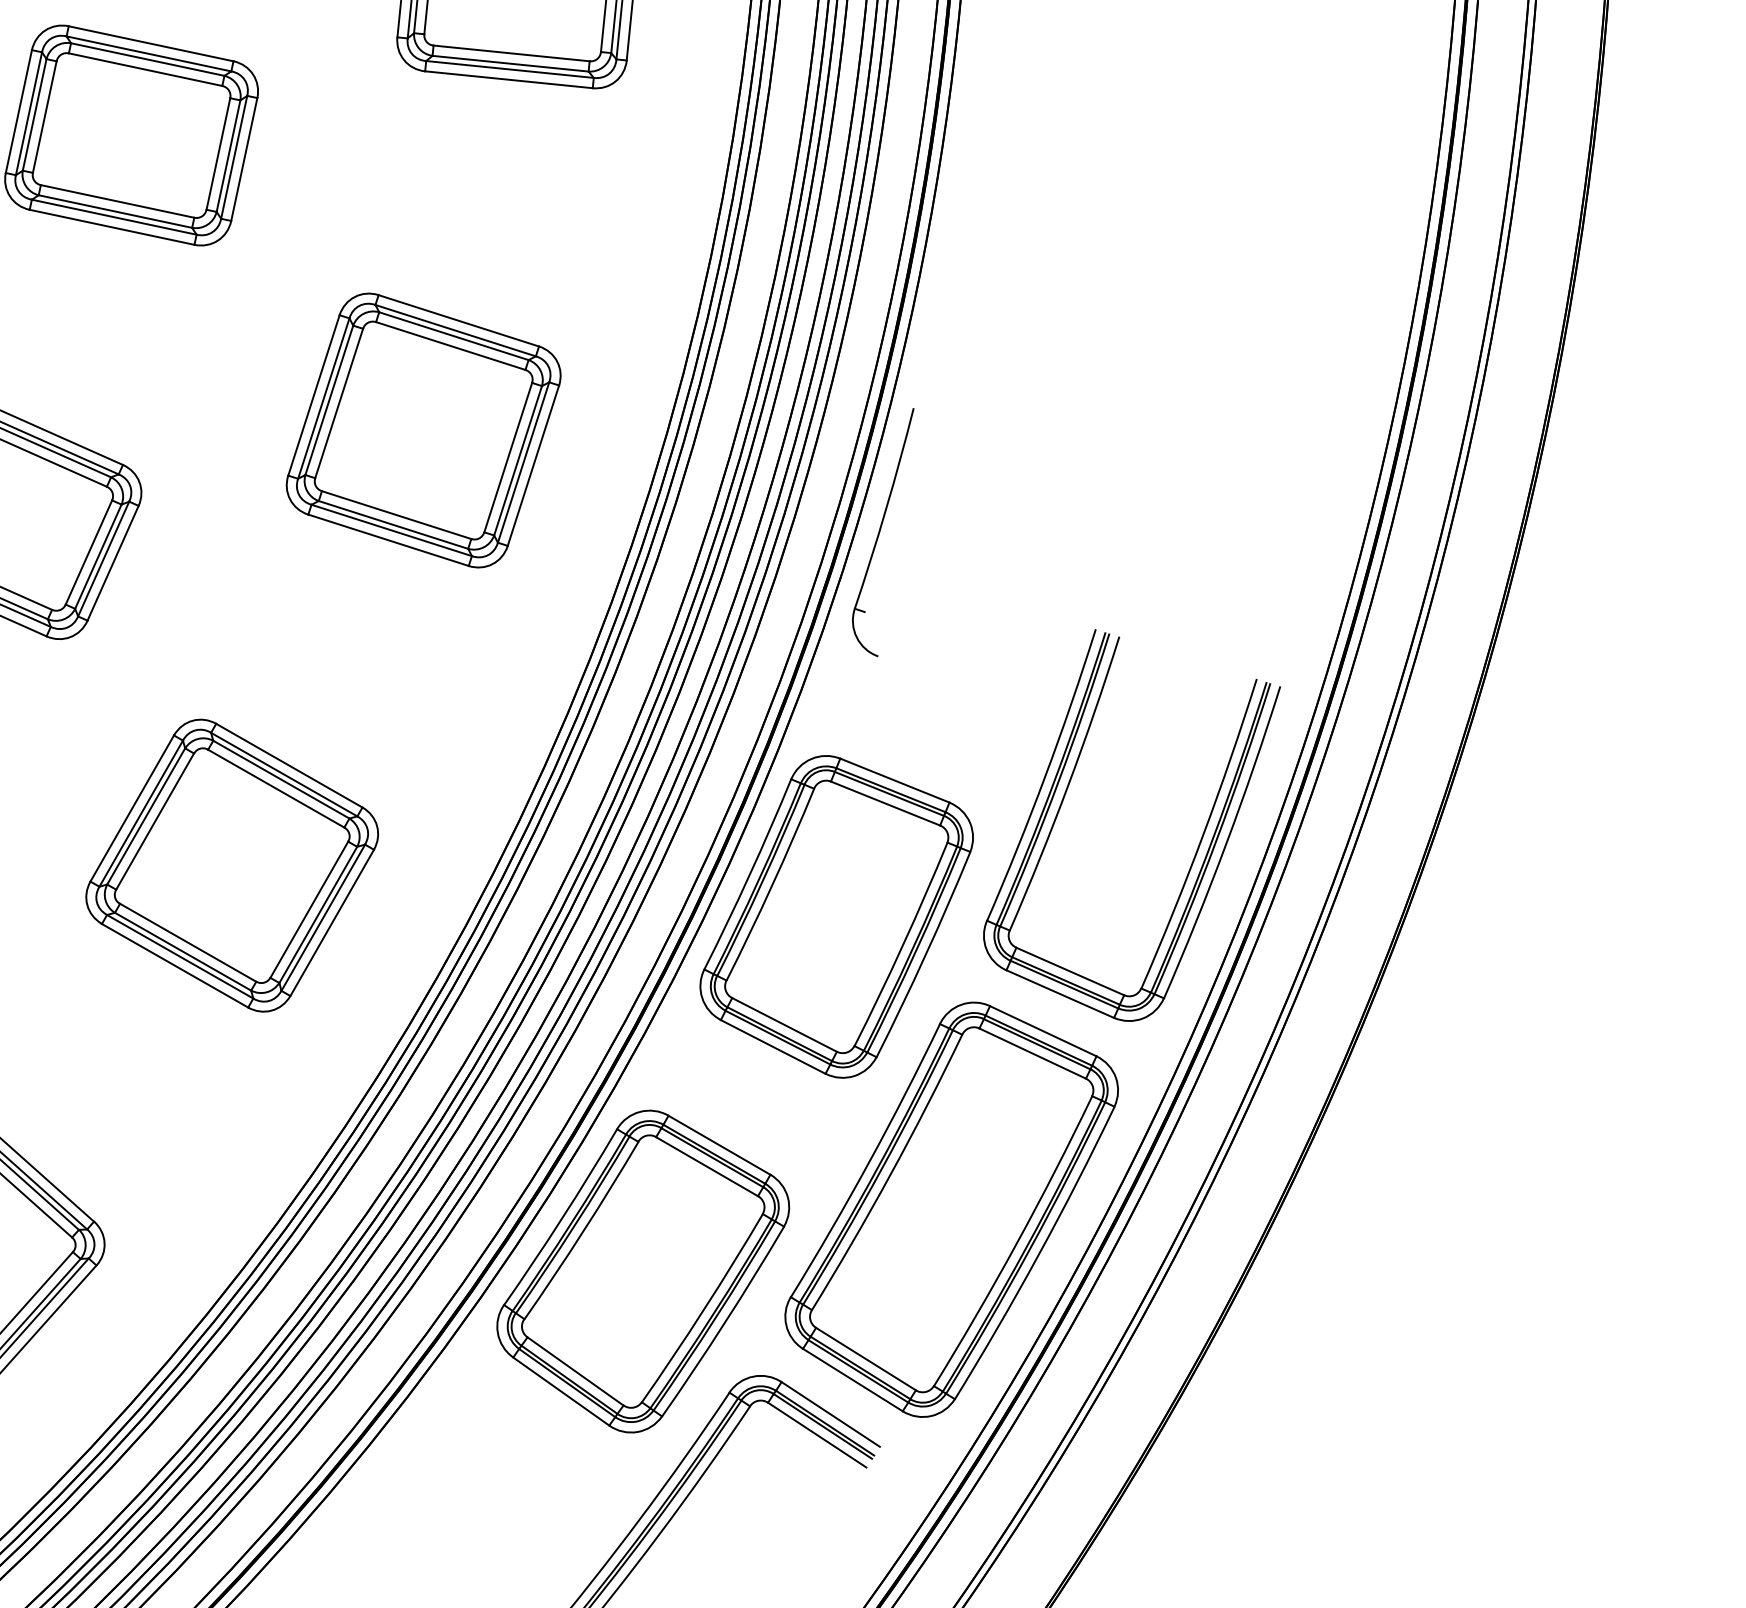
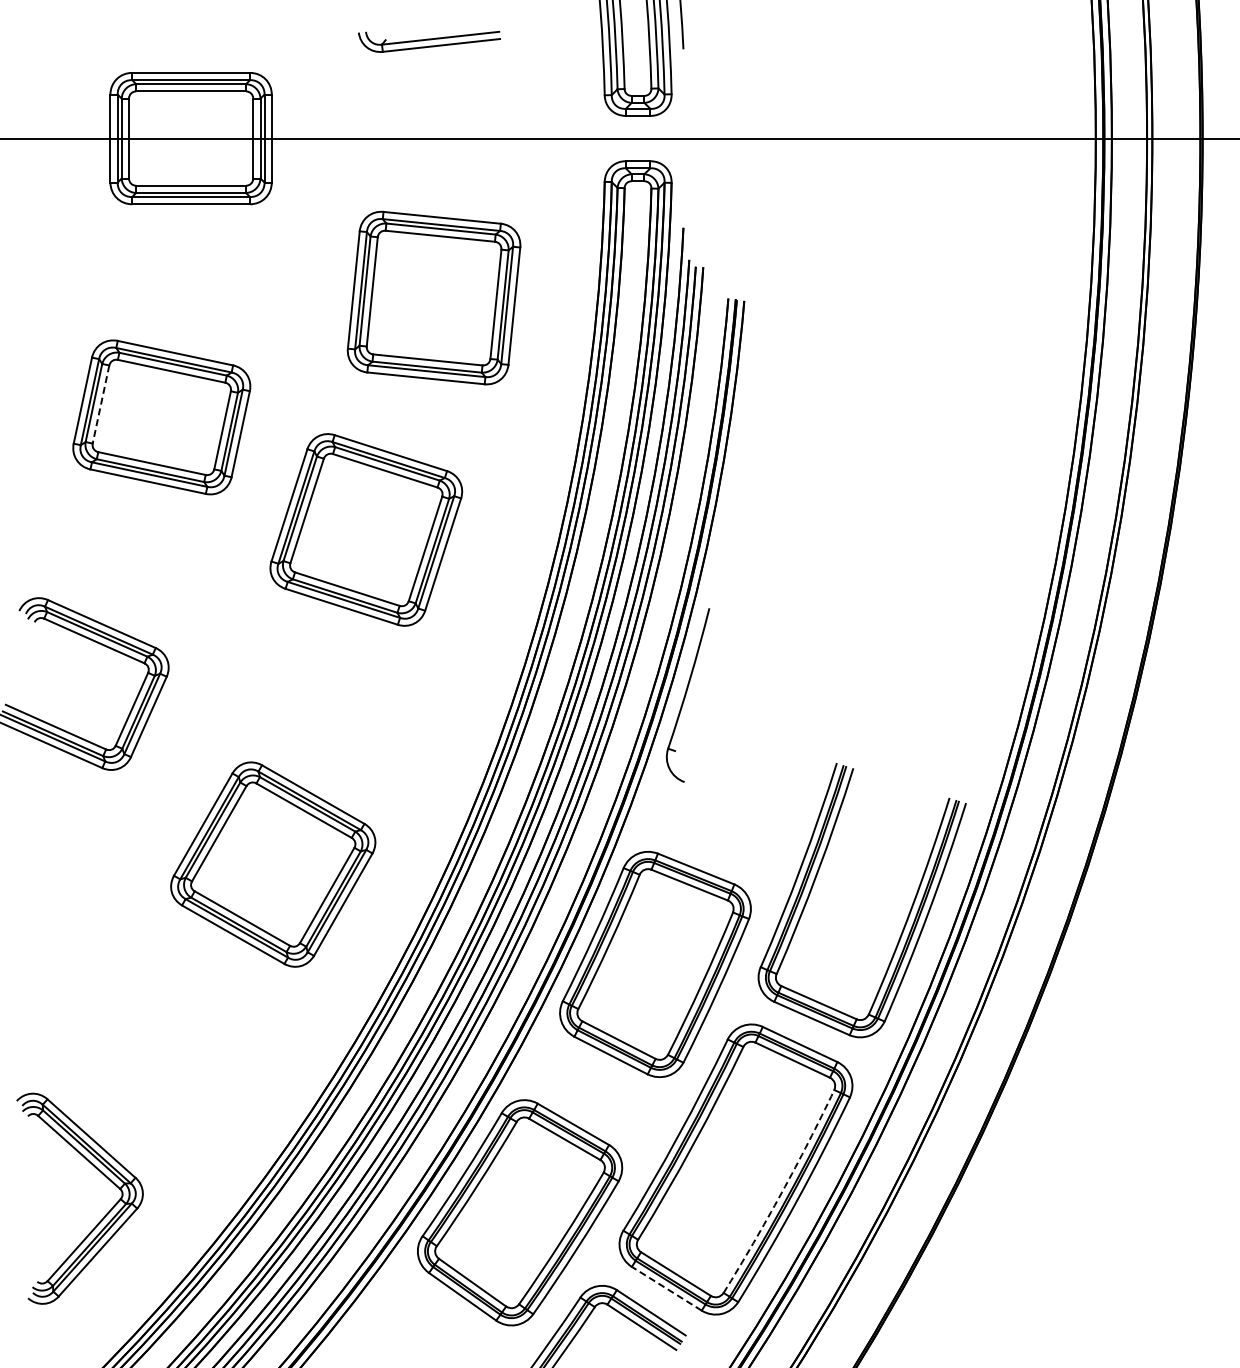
line: (45, 117) -> (101, 404), solid -> dashed
part: (423, 429) -> (366, 529), moved
part: (232, 865) -> (273, 864), moved
arc: (1016, 1242) -> (781, 1192), solid -> dashed
line: (852, 1379) -> (666, 1288), solid -> dashed

